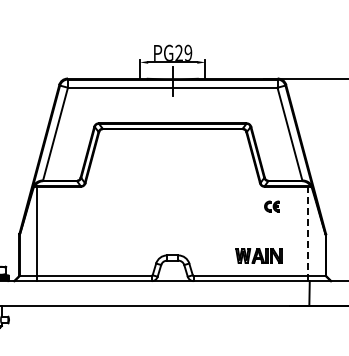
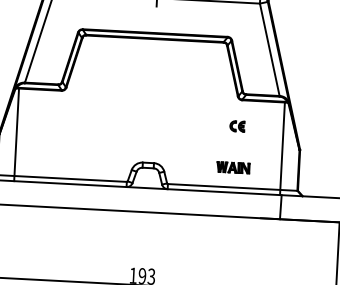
part: (271, 206) -> (236, 126), moved
line: (308, 234) -> (282, 149), dashed -> solid
part: (259, 255) -> (233, 167), size x0.71

